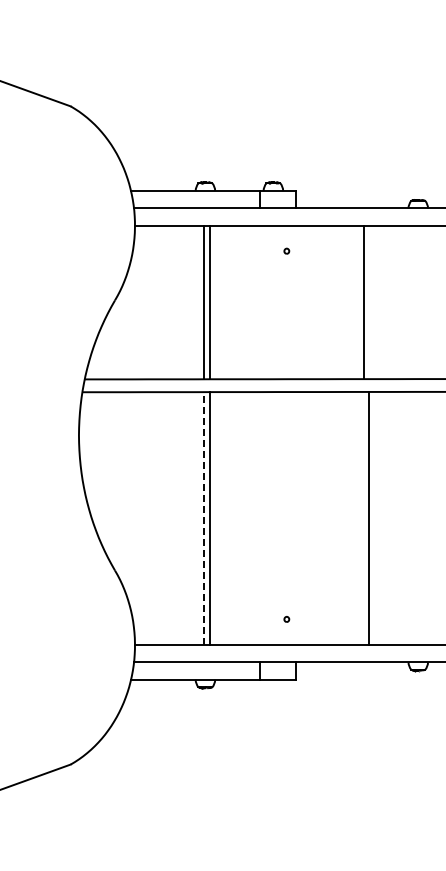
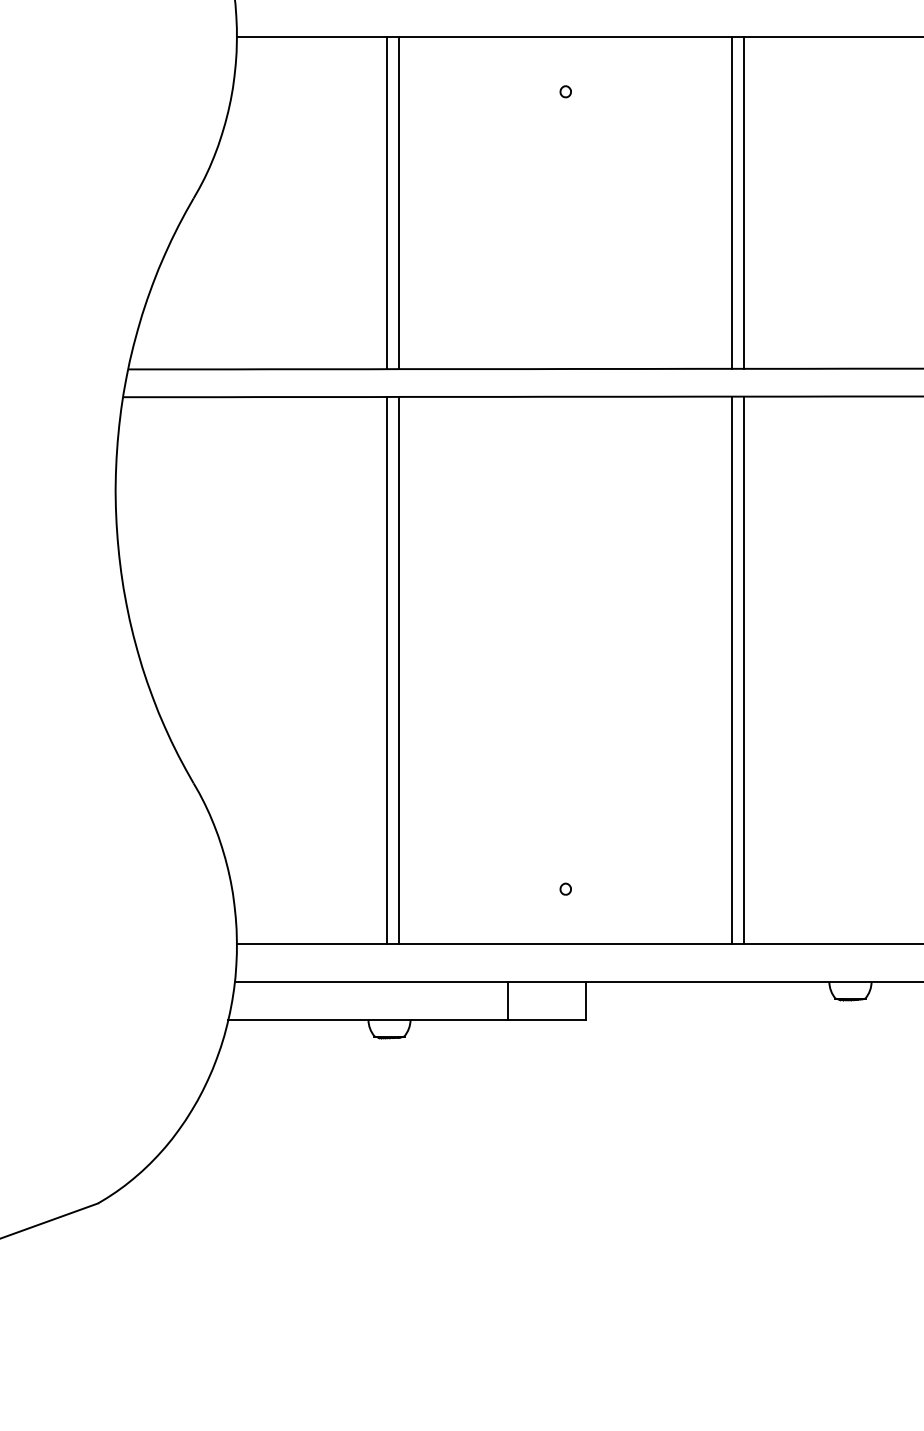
line: (368, 302) -> (742, 202), added
line: (204, 517) -> (387, 668), dashed -> solid
line: (363, 517) -> (731, 668), added

